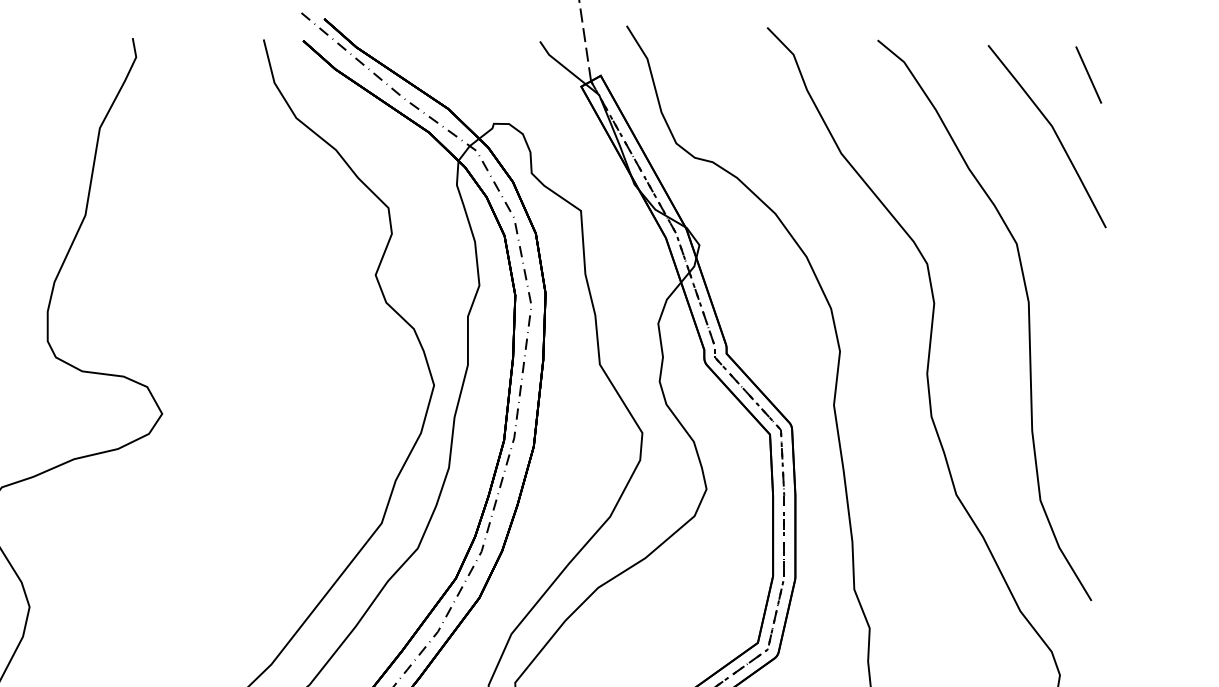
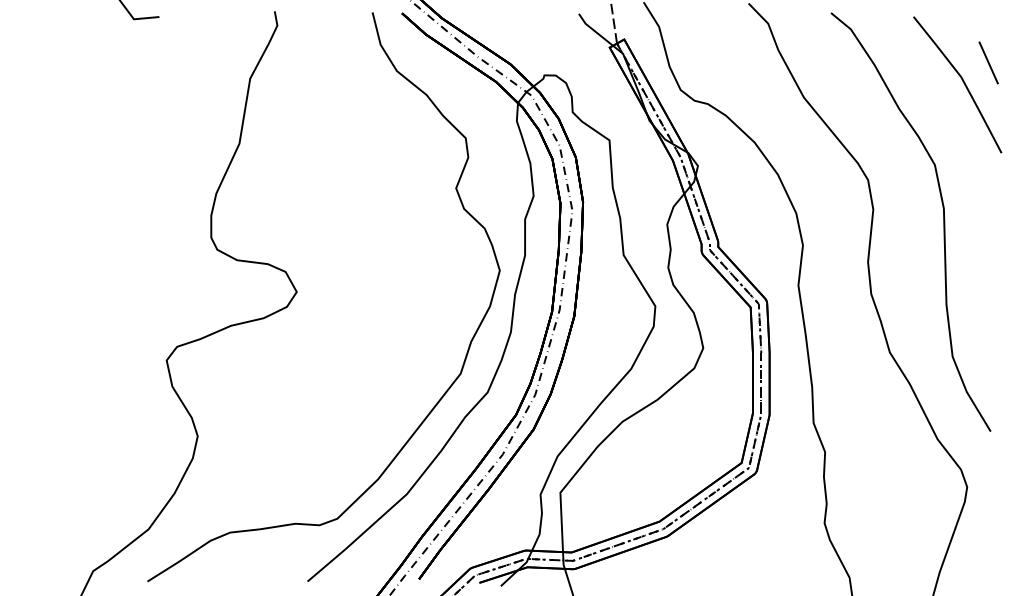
line: (1088, 74) -> (988, 62), moved

